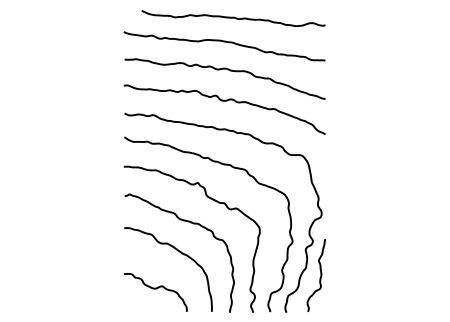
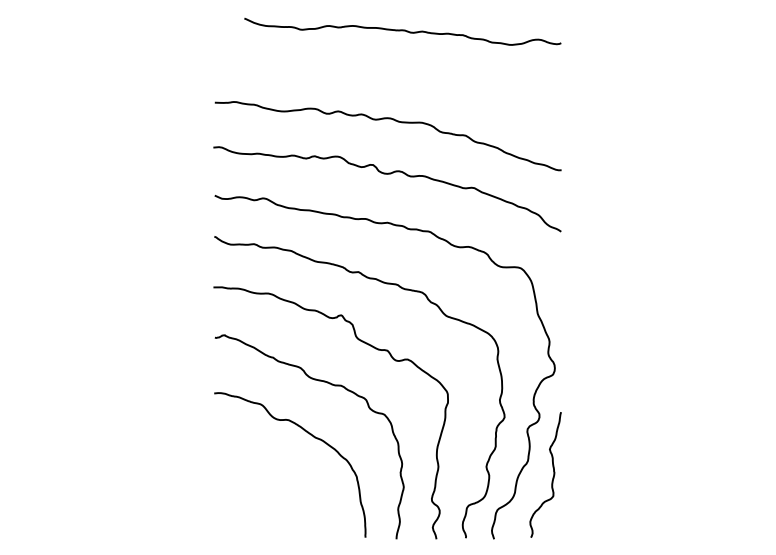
curve: (224, 42) -> (387, 73), removed
curve: (155, 289) -> (268, 499), removed

